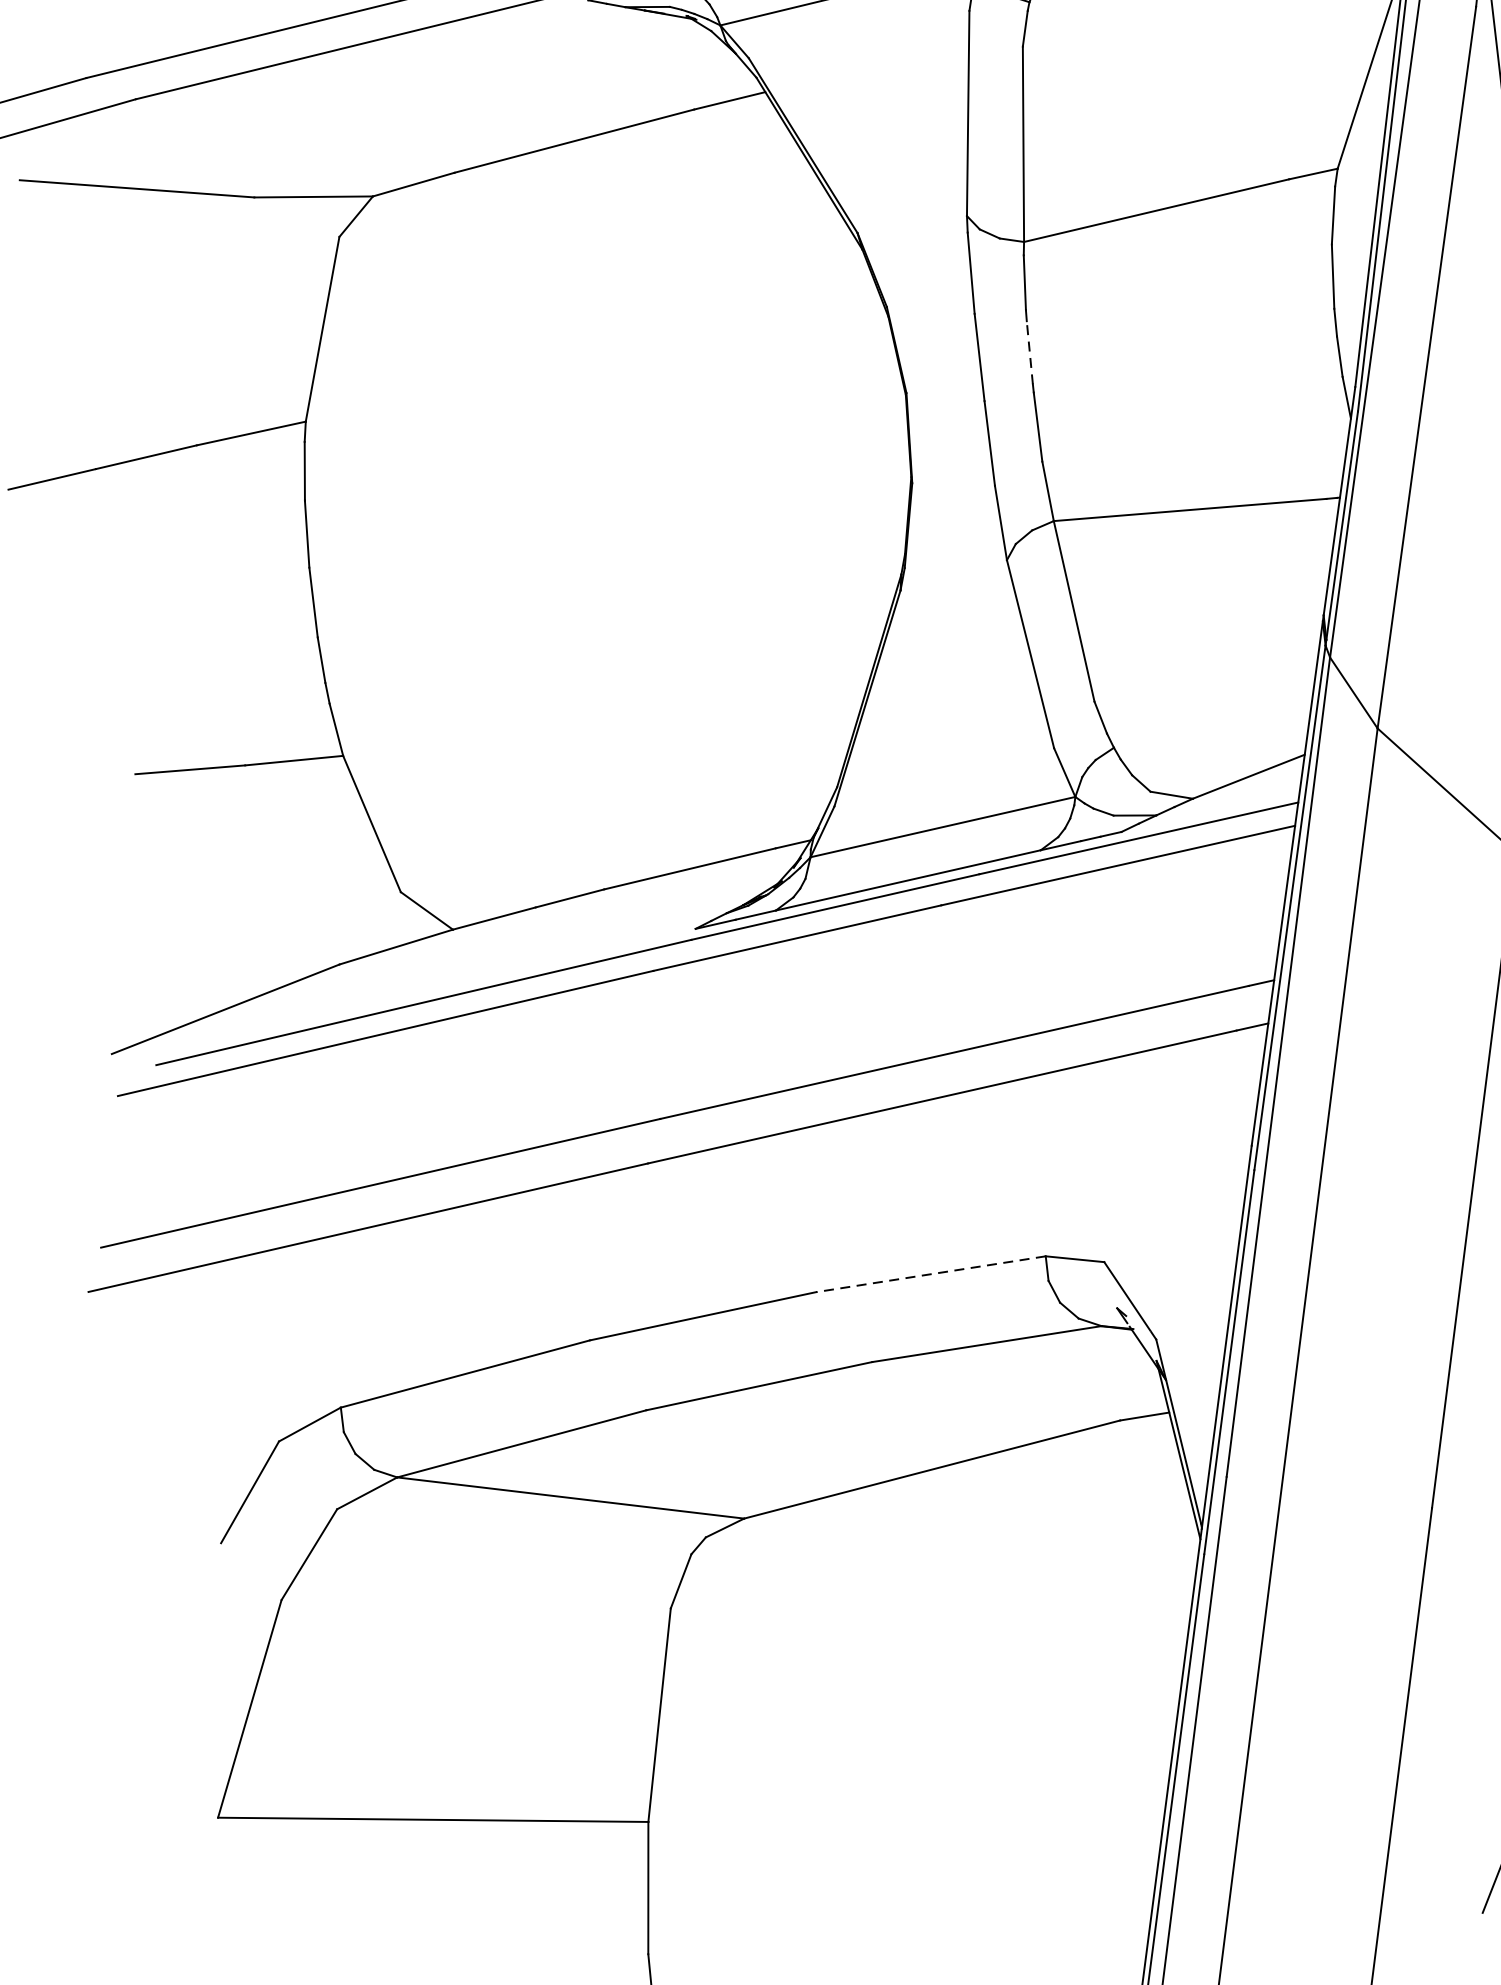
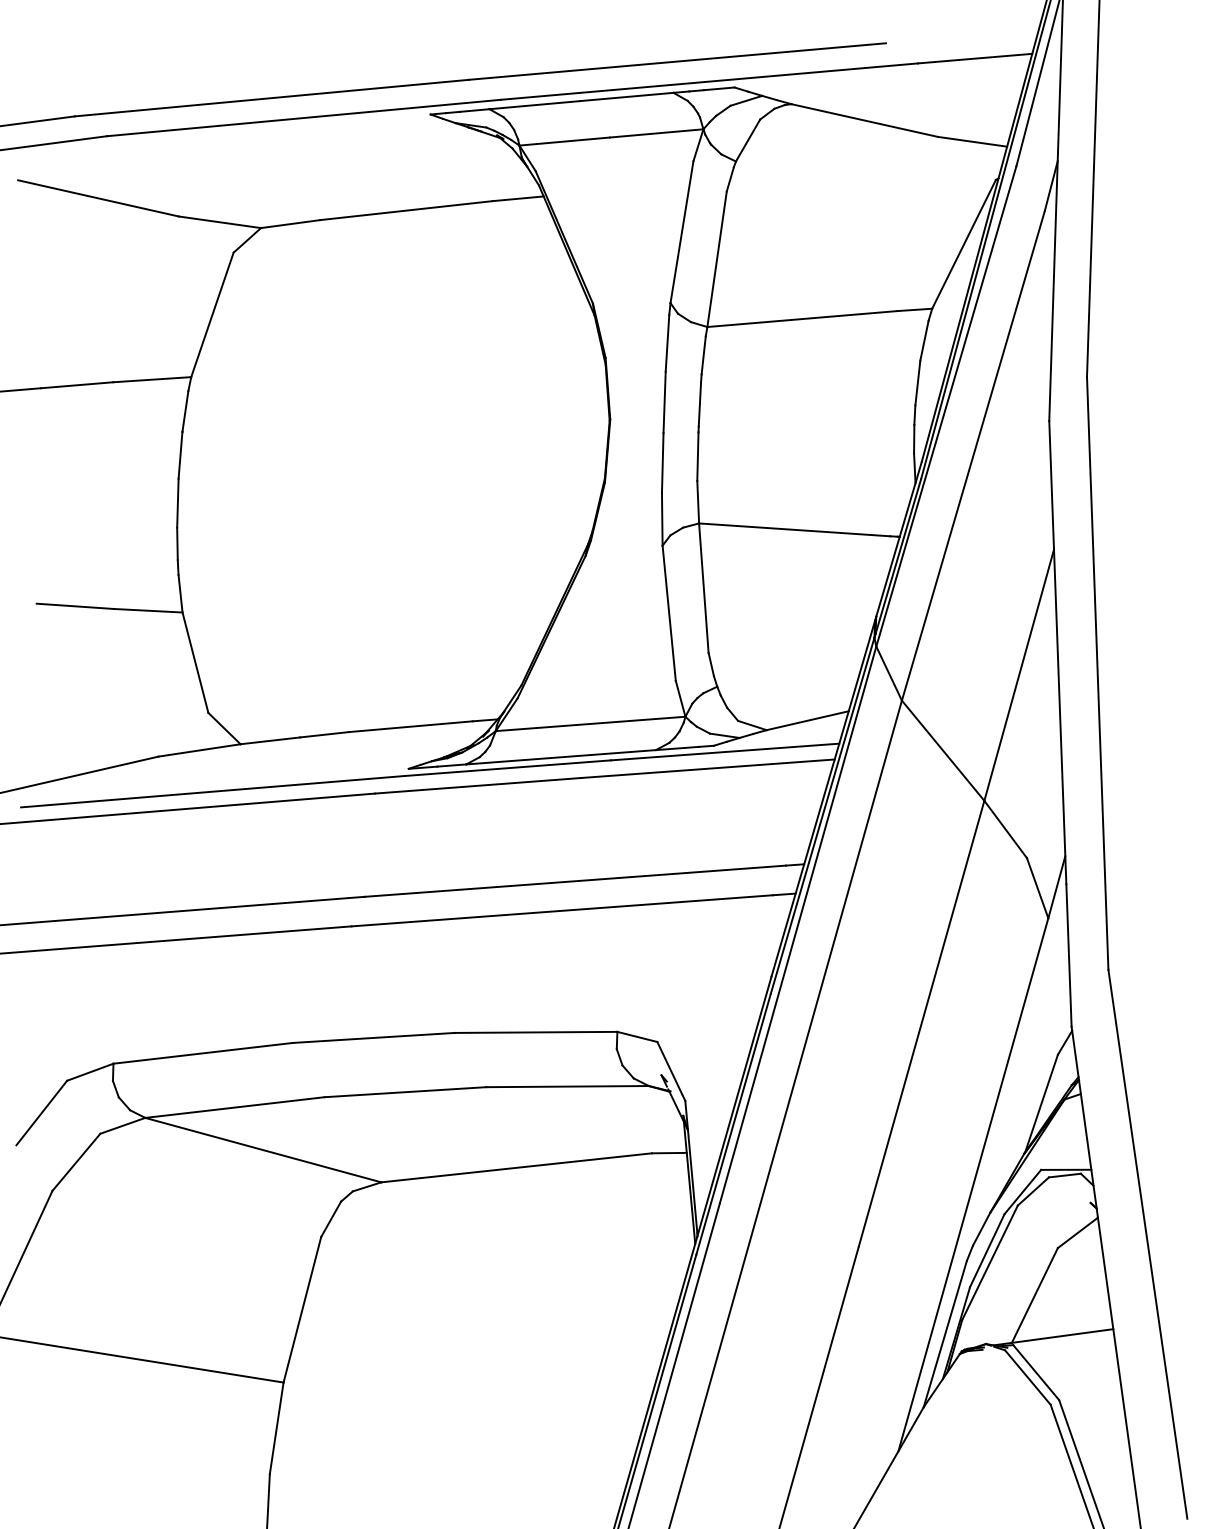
line: (1029, 351) -> (699, 403), dashed -> solid
line: (930, 1274) -> (535, 1032), dashed -> solid

